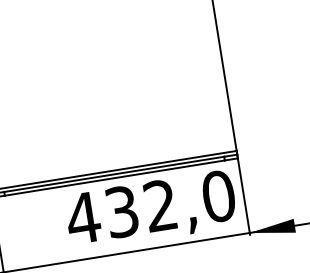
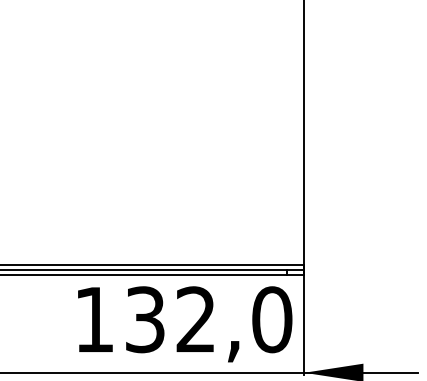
text: (83, 217) -> (94, 319), 432,0 -> 132,0

